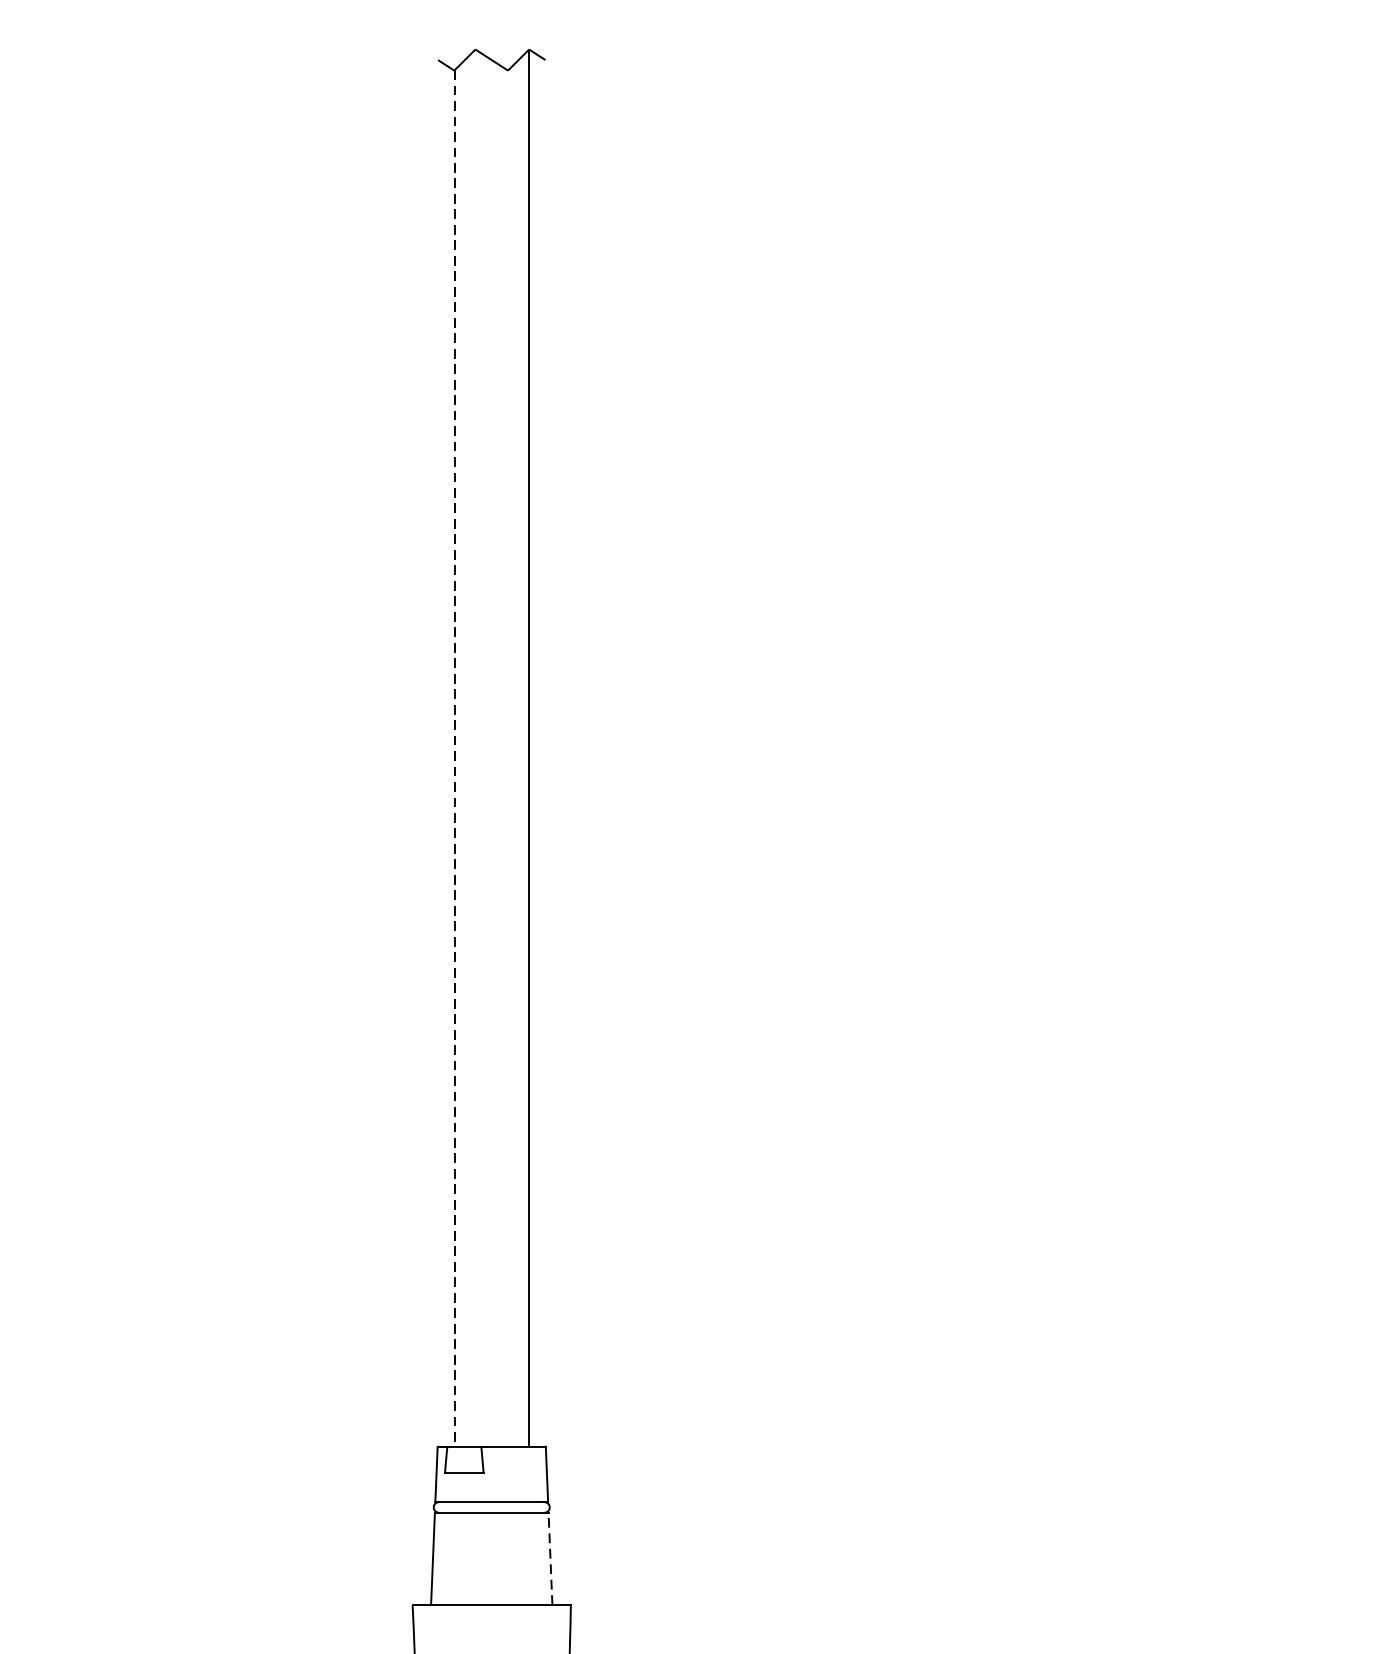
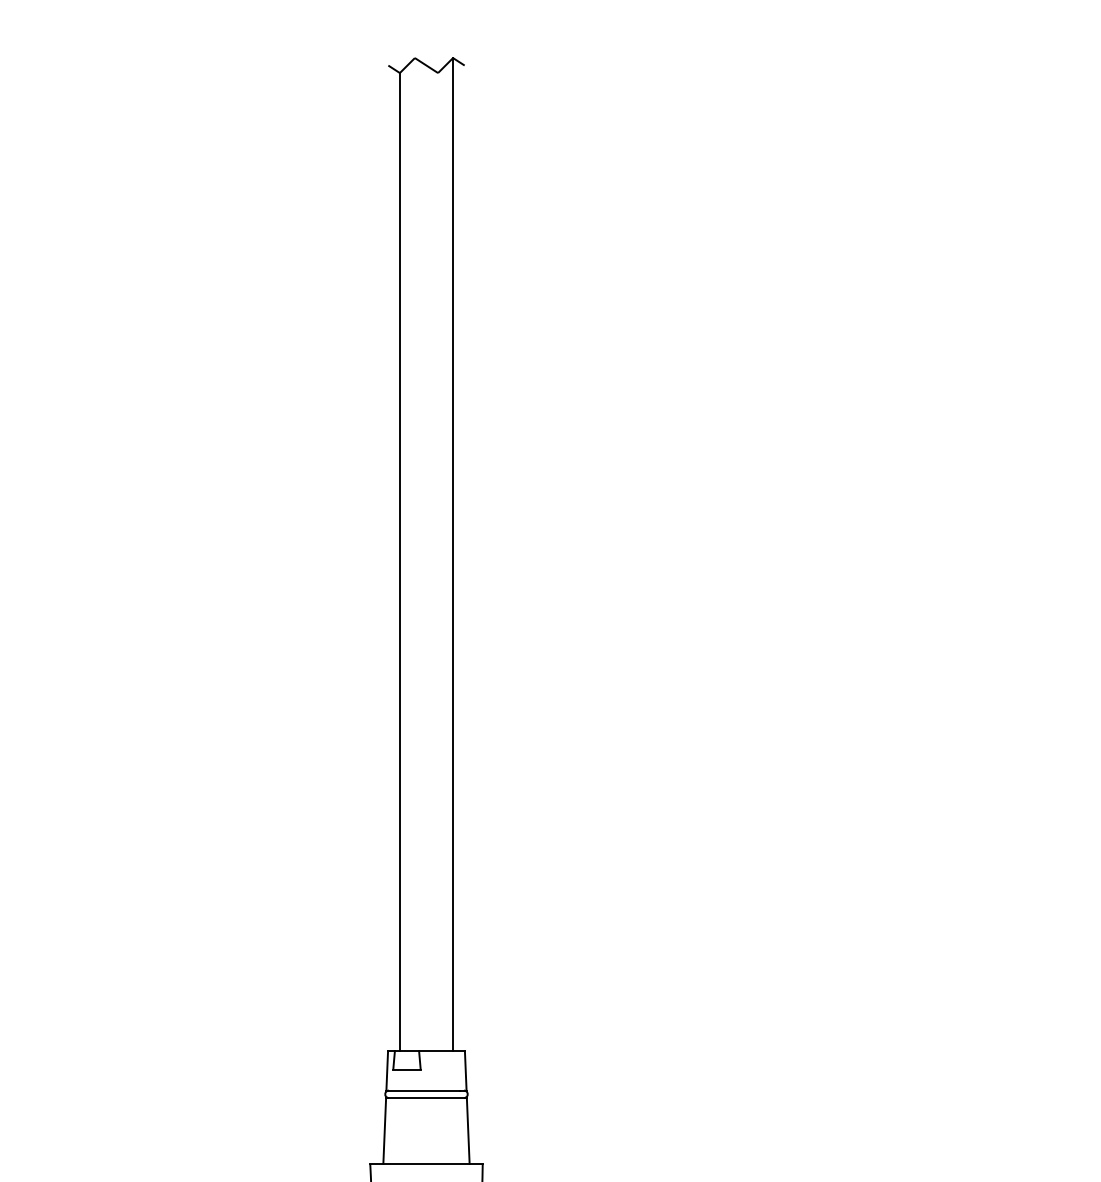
line: (455, 759) -> (400, 562), dashed -> solid
line: (550, 1558) -> (468, 1130), dashed -> solid

